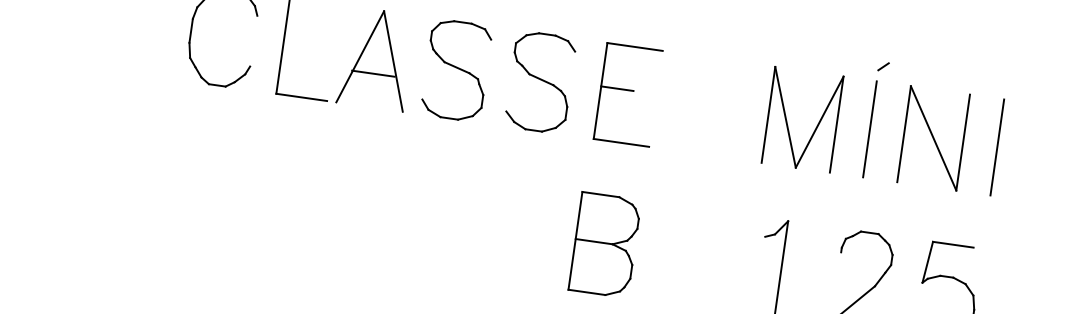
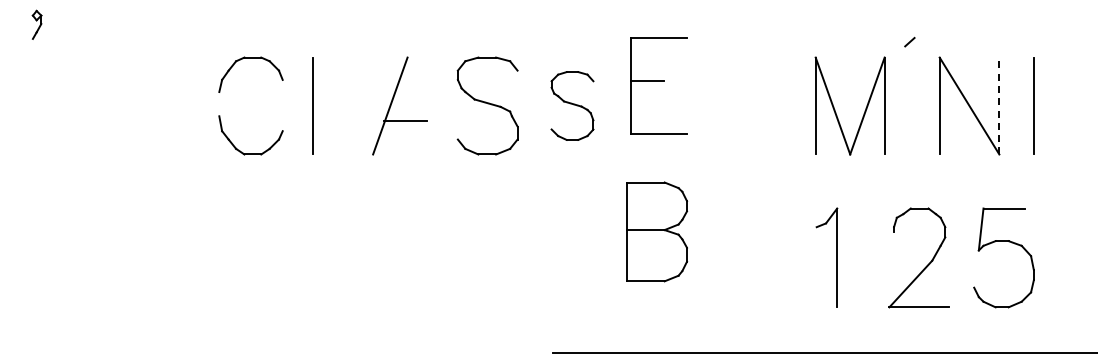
line: (191, 31) -> (219, 104), removed
line: (393, 60) -> (423, 105), removed
part: (540, 81) -> (572, 105), size x0.7
part: (627, 94) -> (658, 85), moved
line: (301, 97) -> (337, 154), removed
part: (787, 121) -> (835, 109), moved
line: (869, 128) -> (904, 105), removed
line: (963, 142) -> (999, 105), solid -> dashed
part: (605, 244) -> (657, 231), moved

